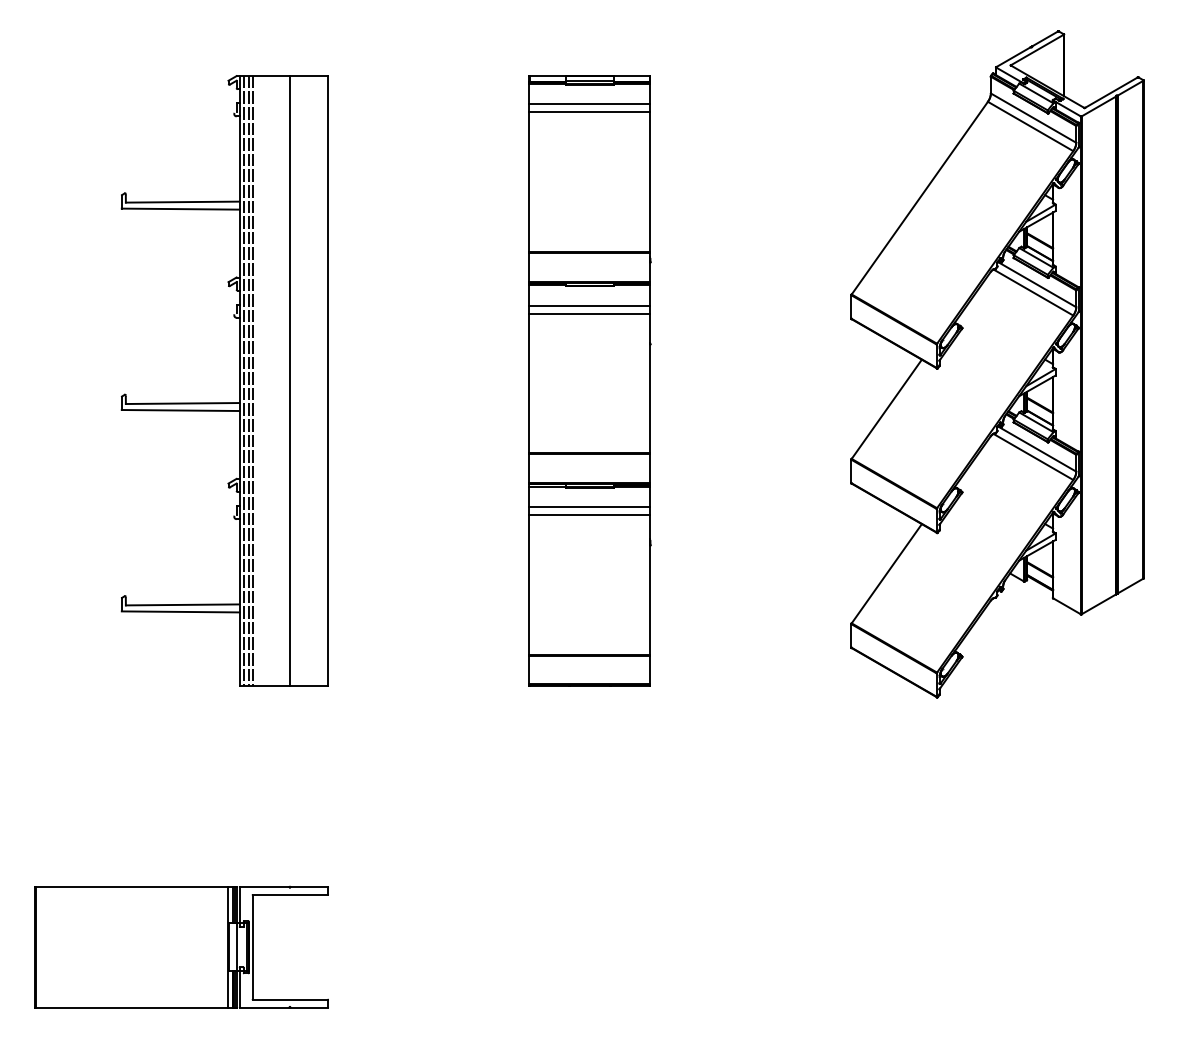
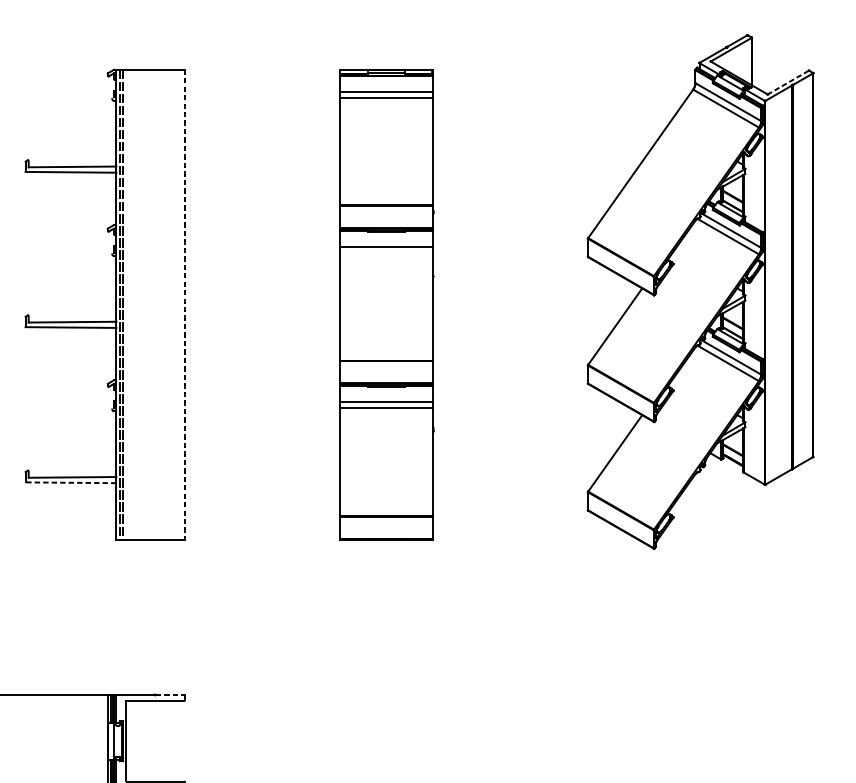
line: (1110, 92) -> (787, 82), solid -> dashed
line: (589, 313) -> (386, 252), removed
line: (252, 380) -> (126, 304), removed
line: (289, 380) -> (154, 304), removed
line: (328, 380) -> (184, 304), solid -> dashed
line: (180, 611) -> (70, 482), solid -> dashed
line: (309, 886) -> (170, 694), solid -> dashed

